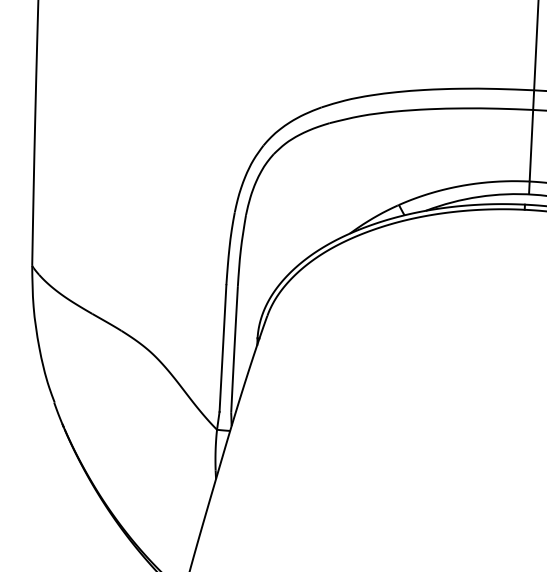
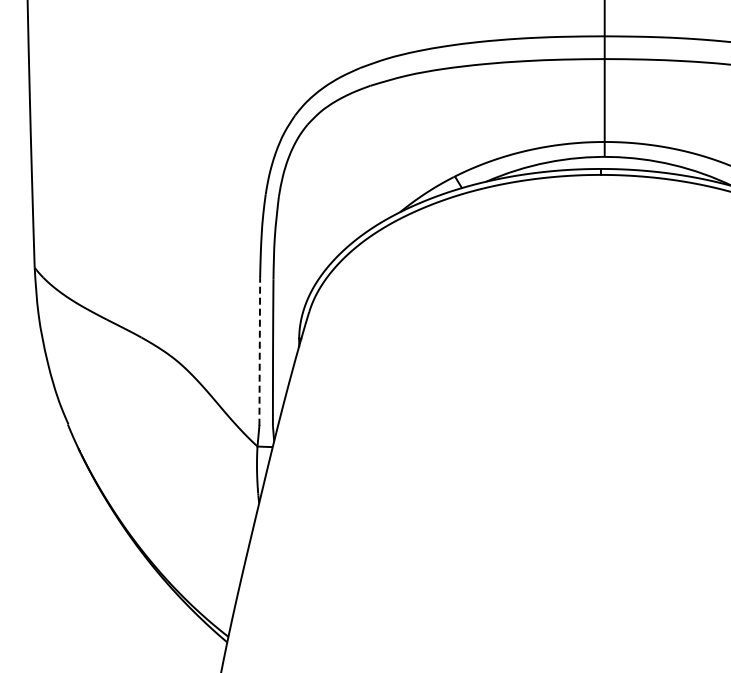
line: (222, 347) -> (259, 351), solid -> dashed

